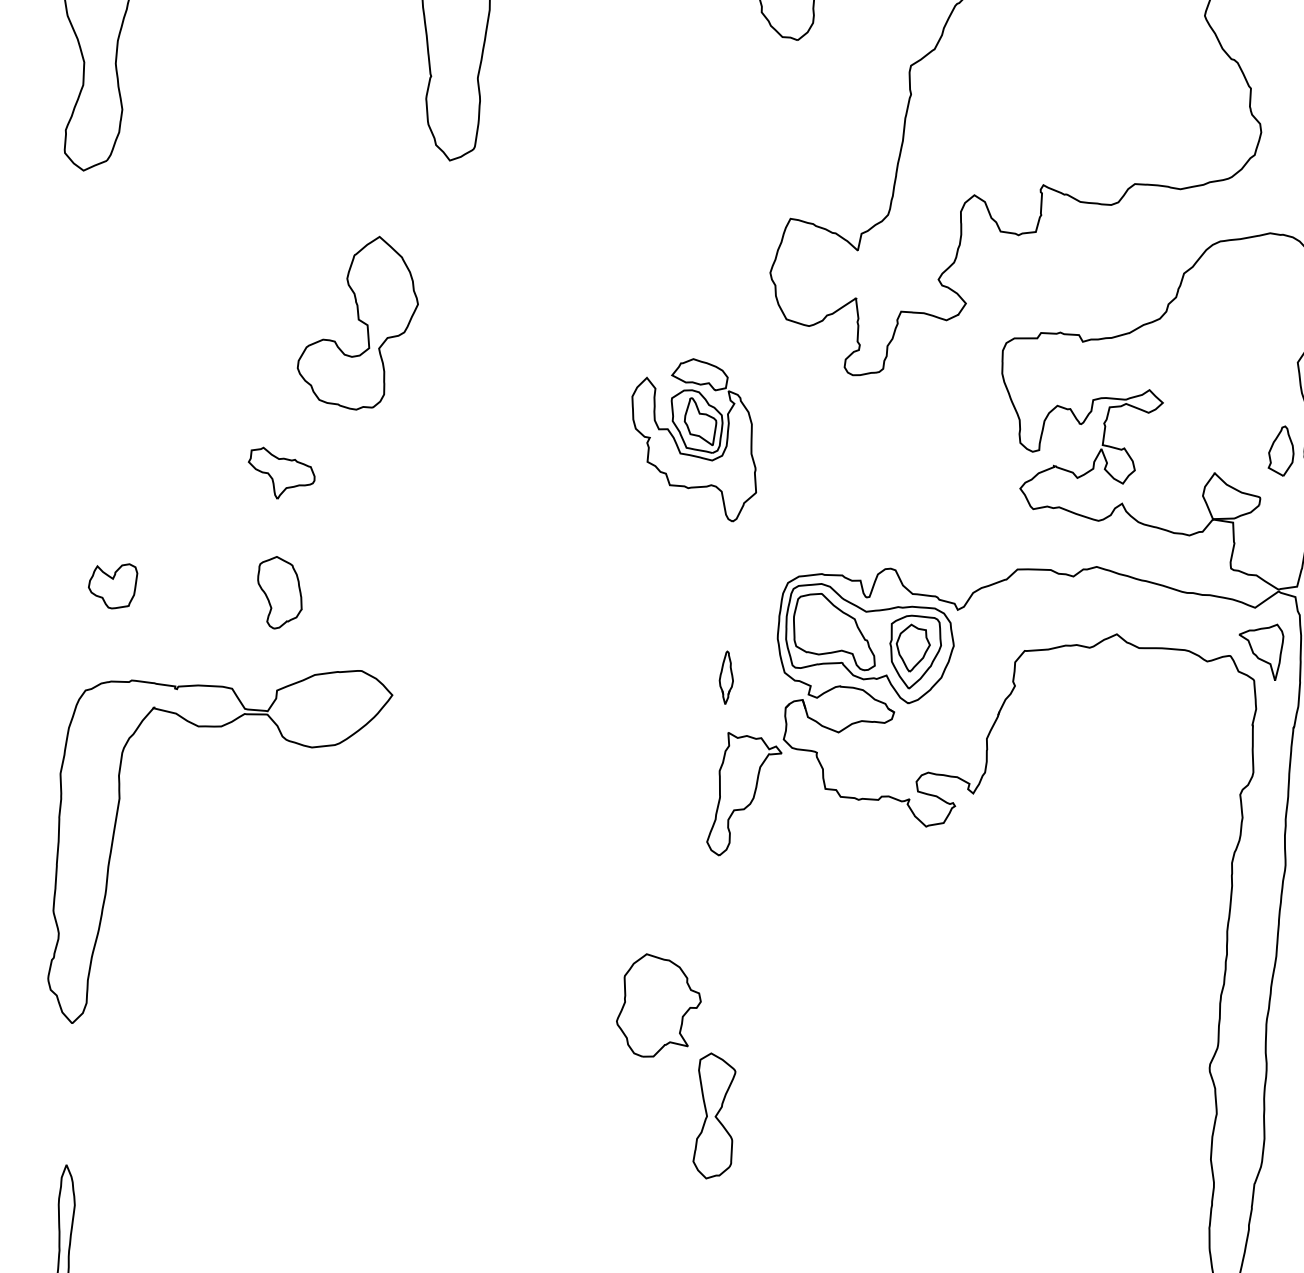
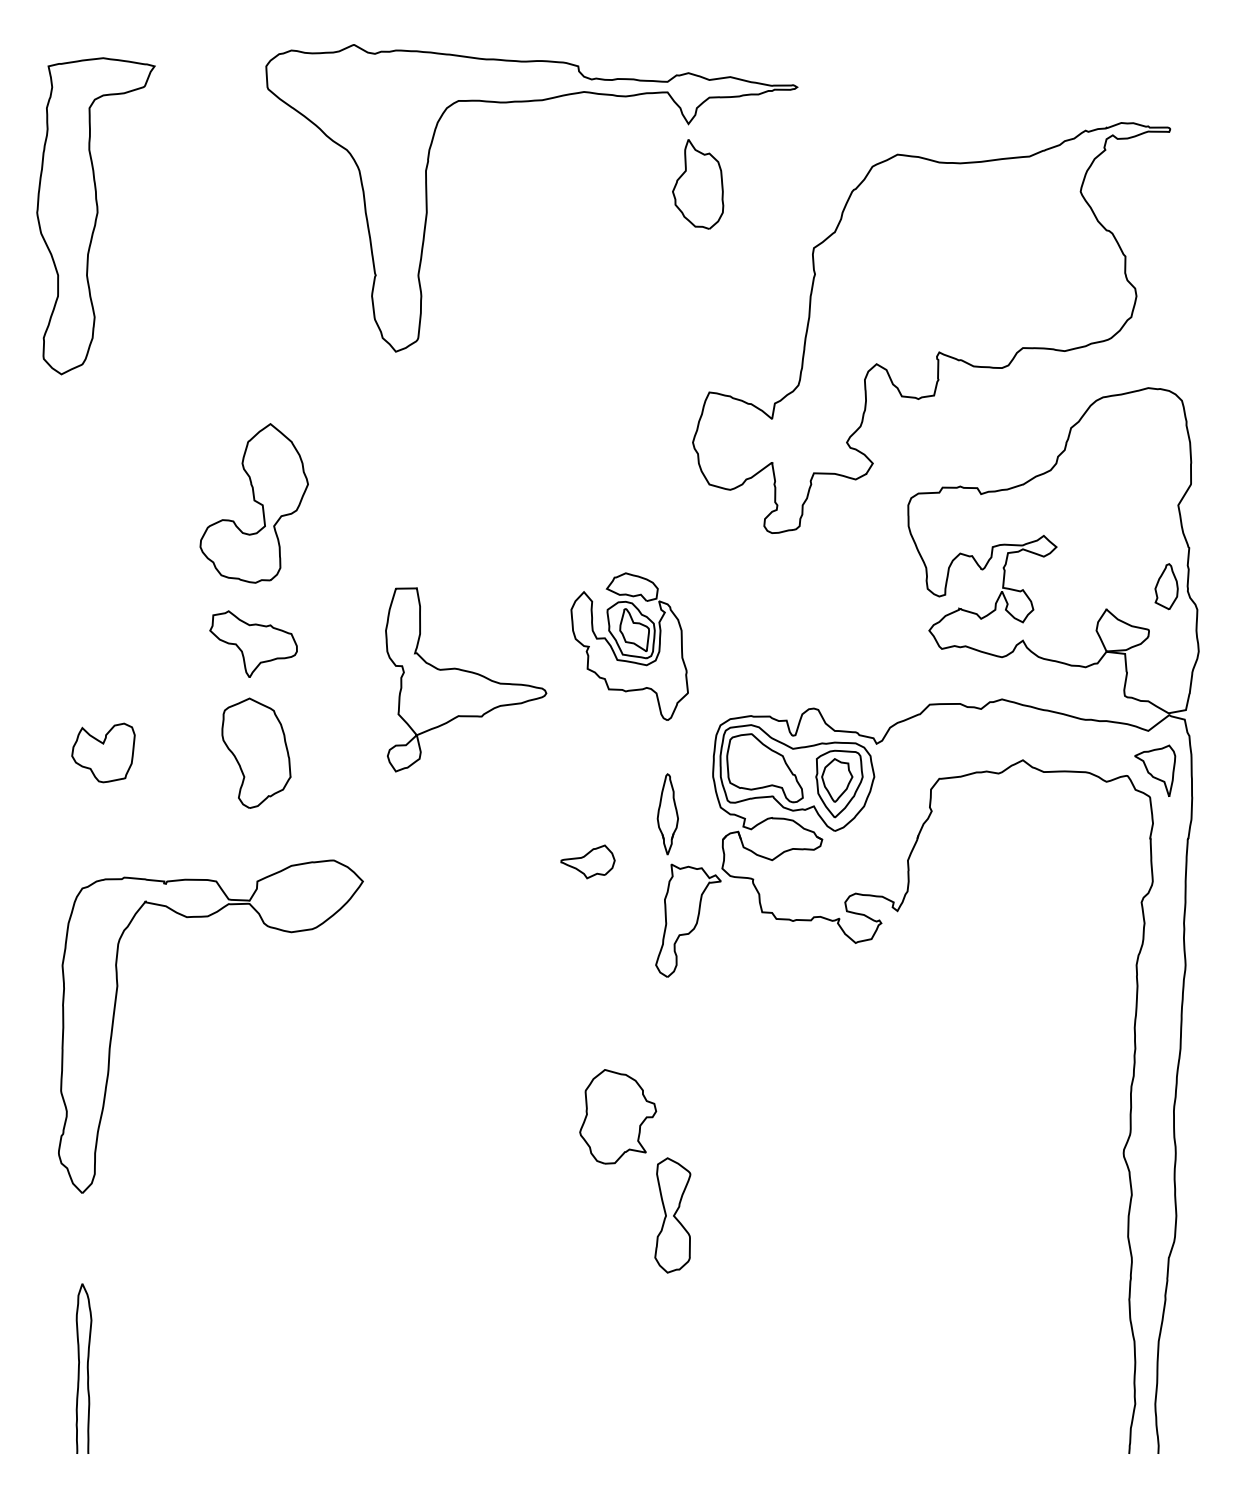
part: (357, 322) -> (253, 503), moved
part: (694, 439) -> (629, 646), moved
part: (281, 473) -> (253, 643), size x1.43
part: (512, 521) -> (466, 679), added
part: (112, 585) -> (103, 752), size x1.43
part: (280, 592) -> (256, 752), size x1.67
part: (726, 677) -> (667, 814), size x1.67
part: (636, 725) -> (587, 861), added
part: (116, 826) -> (115, 1011), moved

